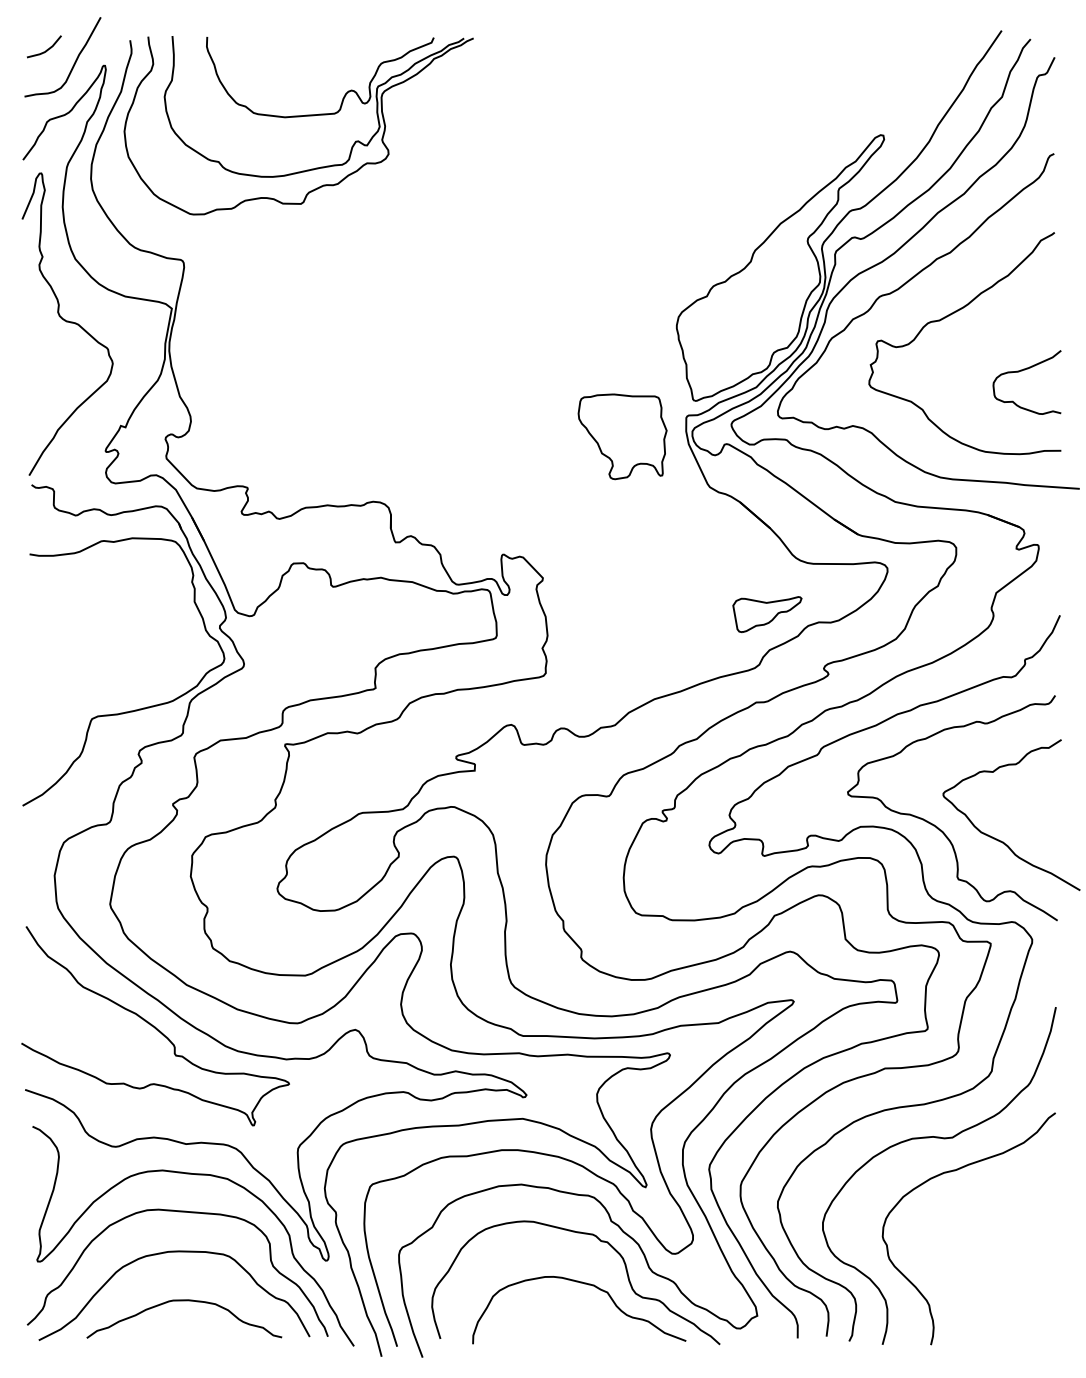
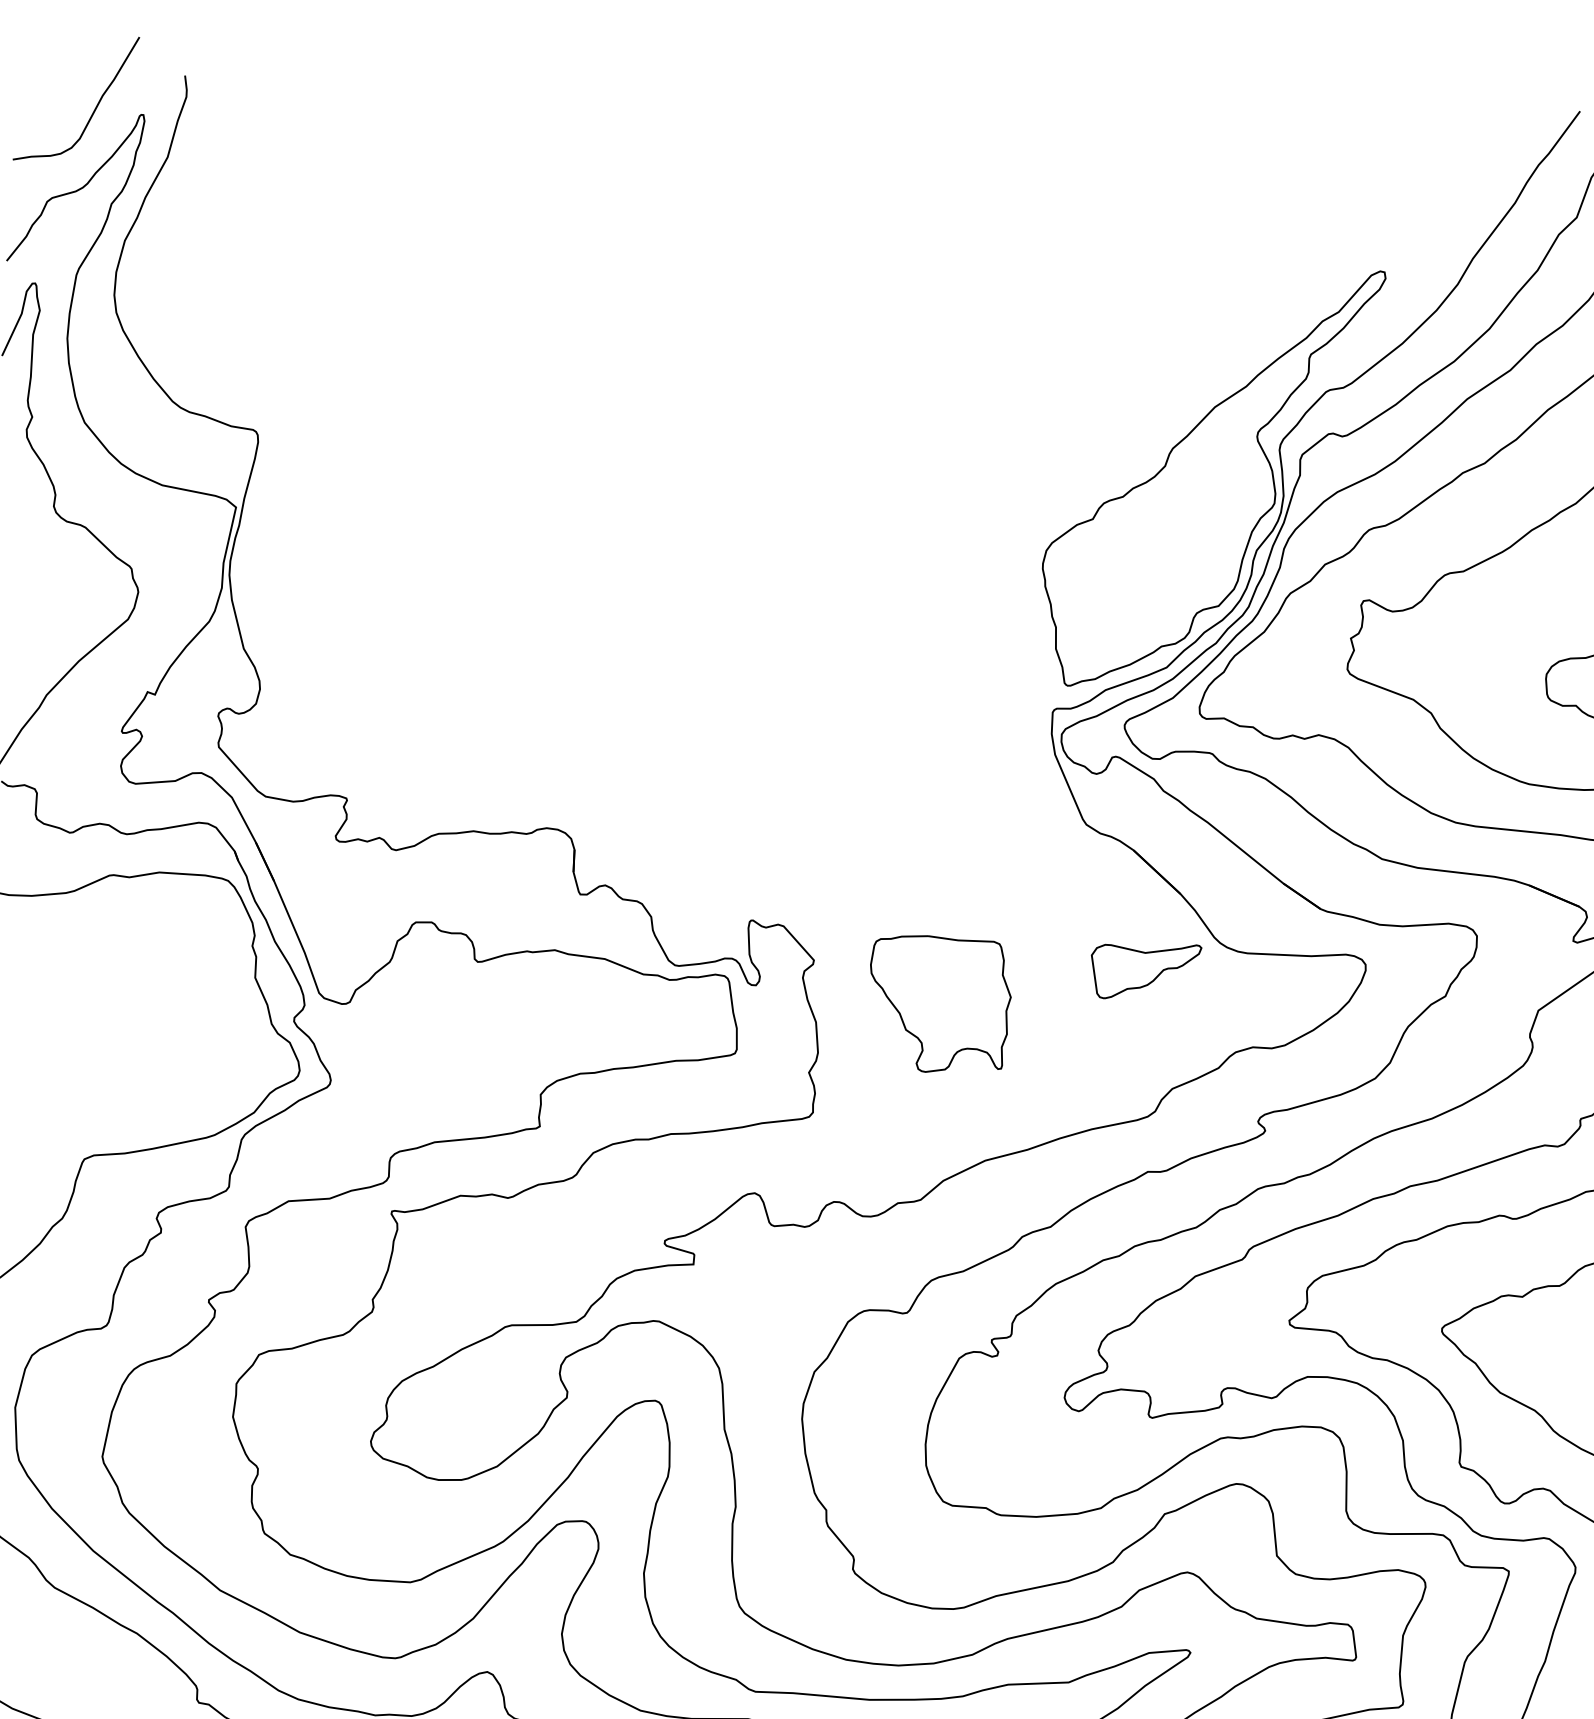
line: (46, 49) -> (50, 85), removed
part: (298, 117) -> (449, 209), removed
part: (622, 436) -> (939, 1003), moved
part: (767, 614) -> (1146, 971), moved

